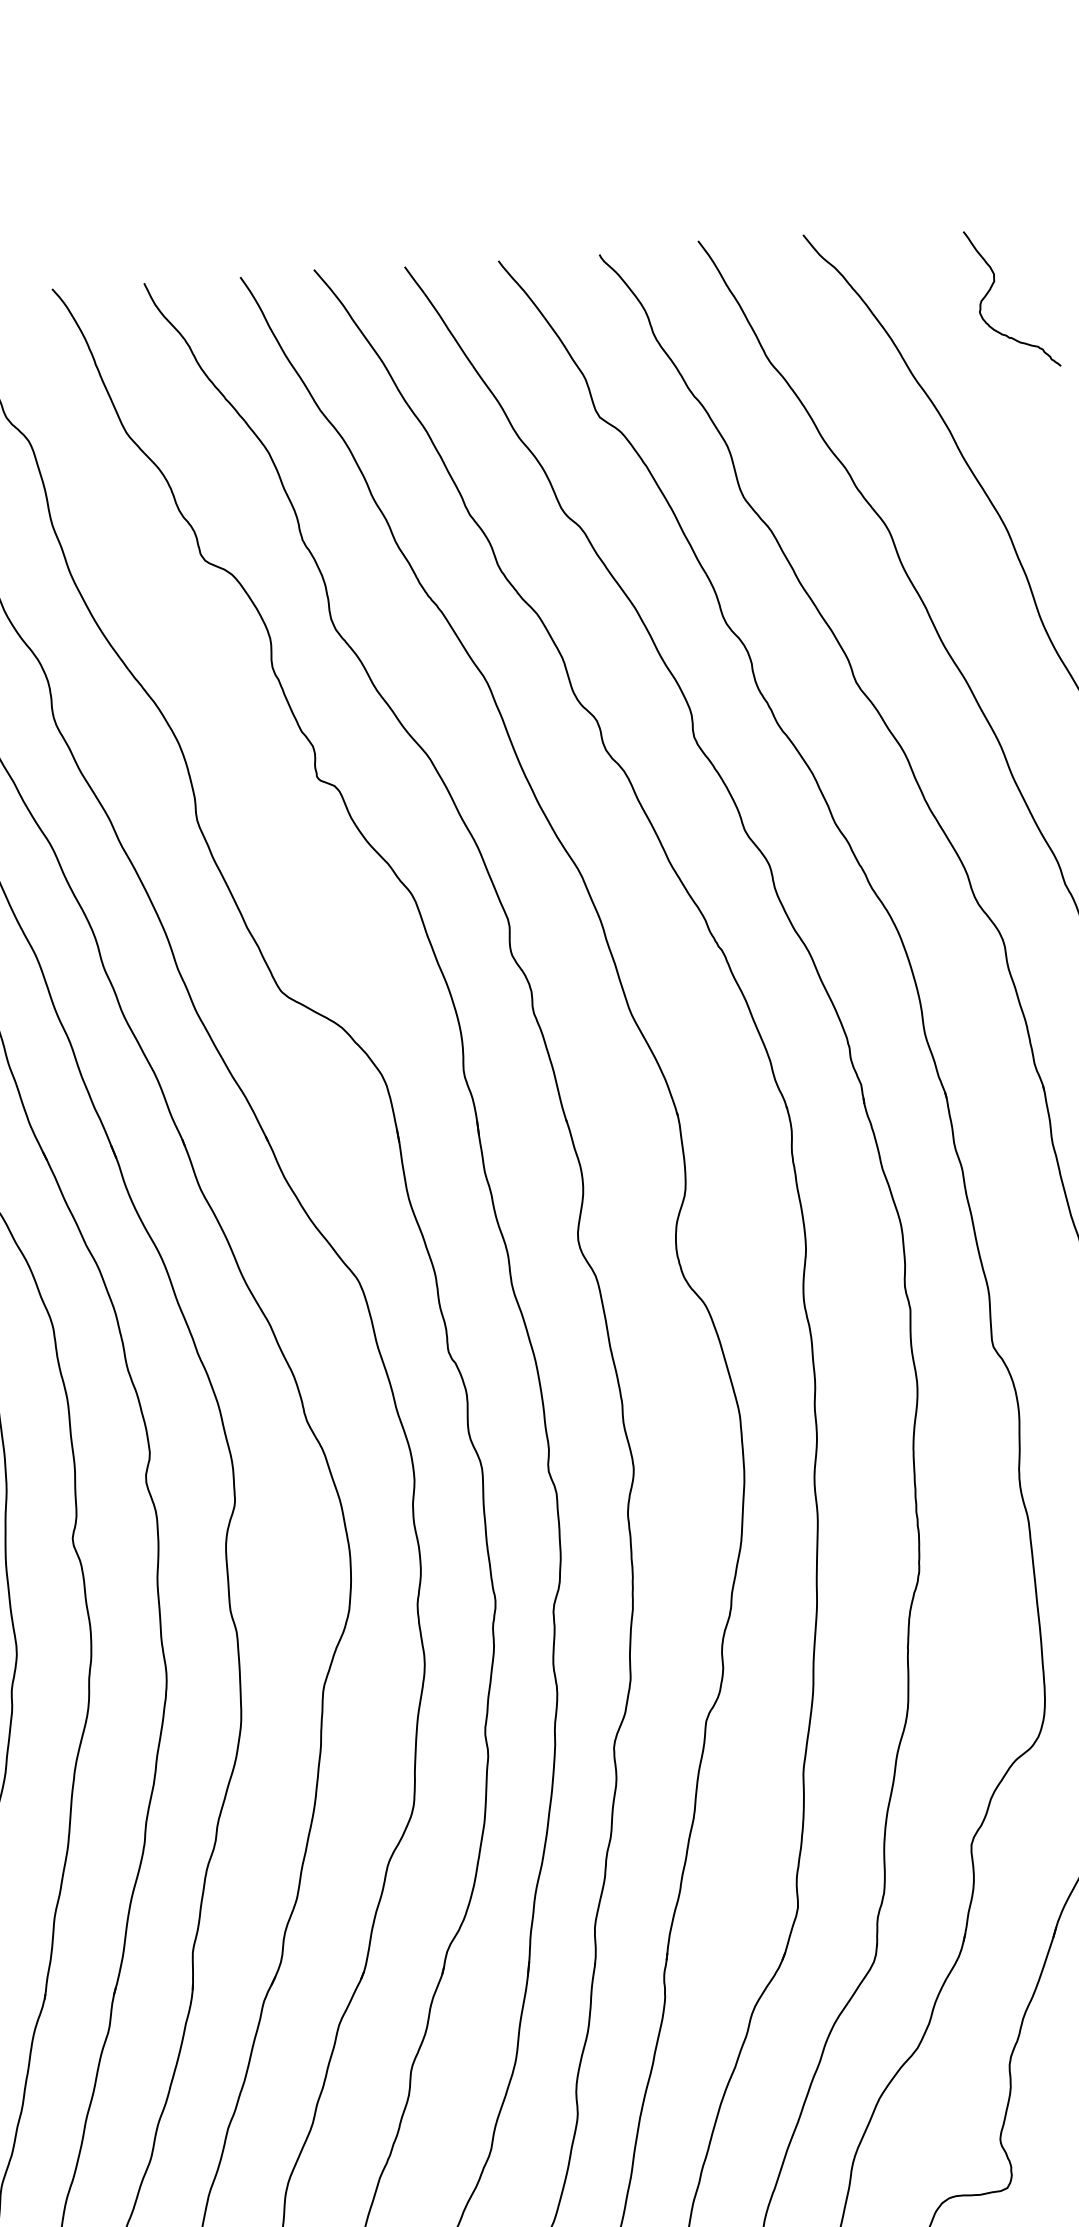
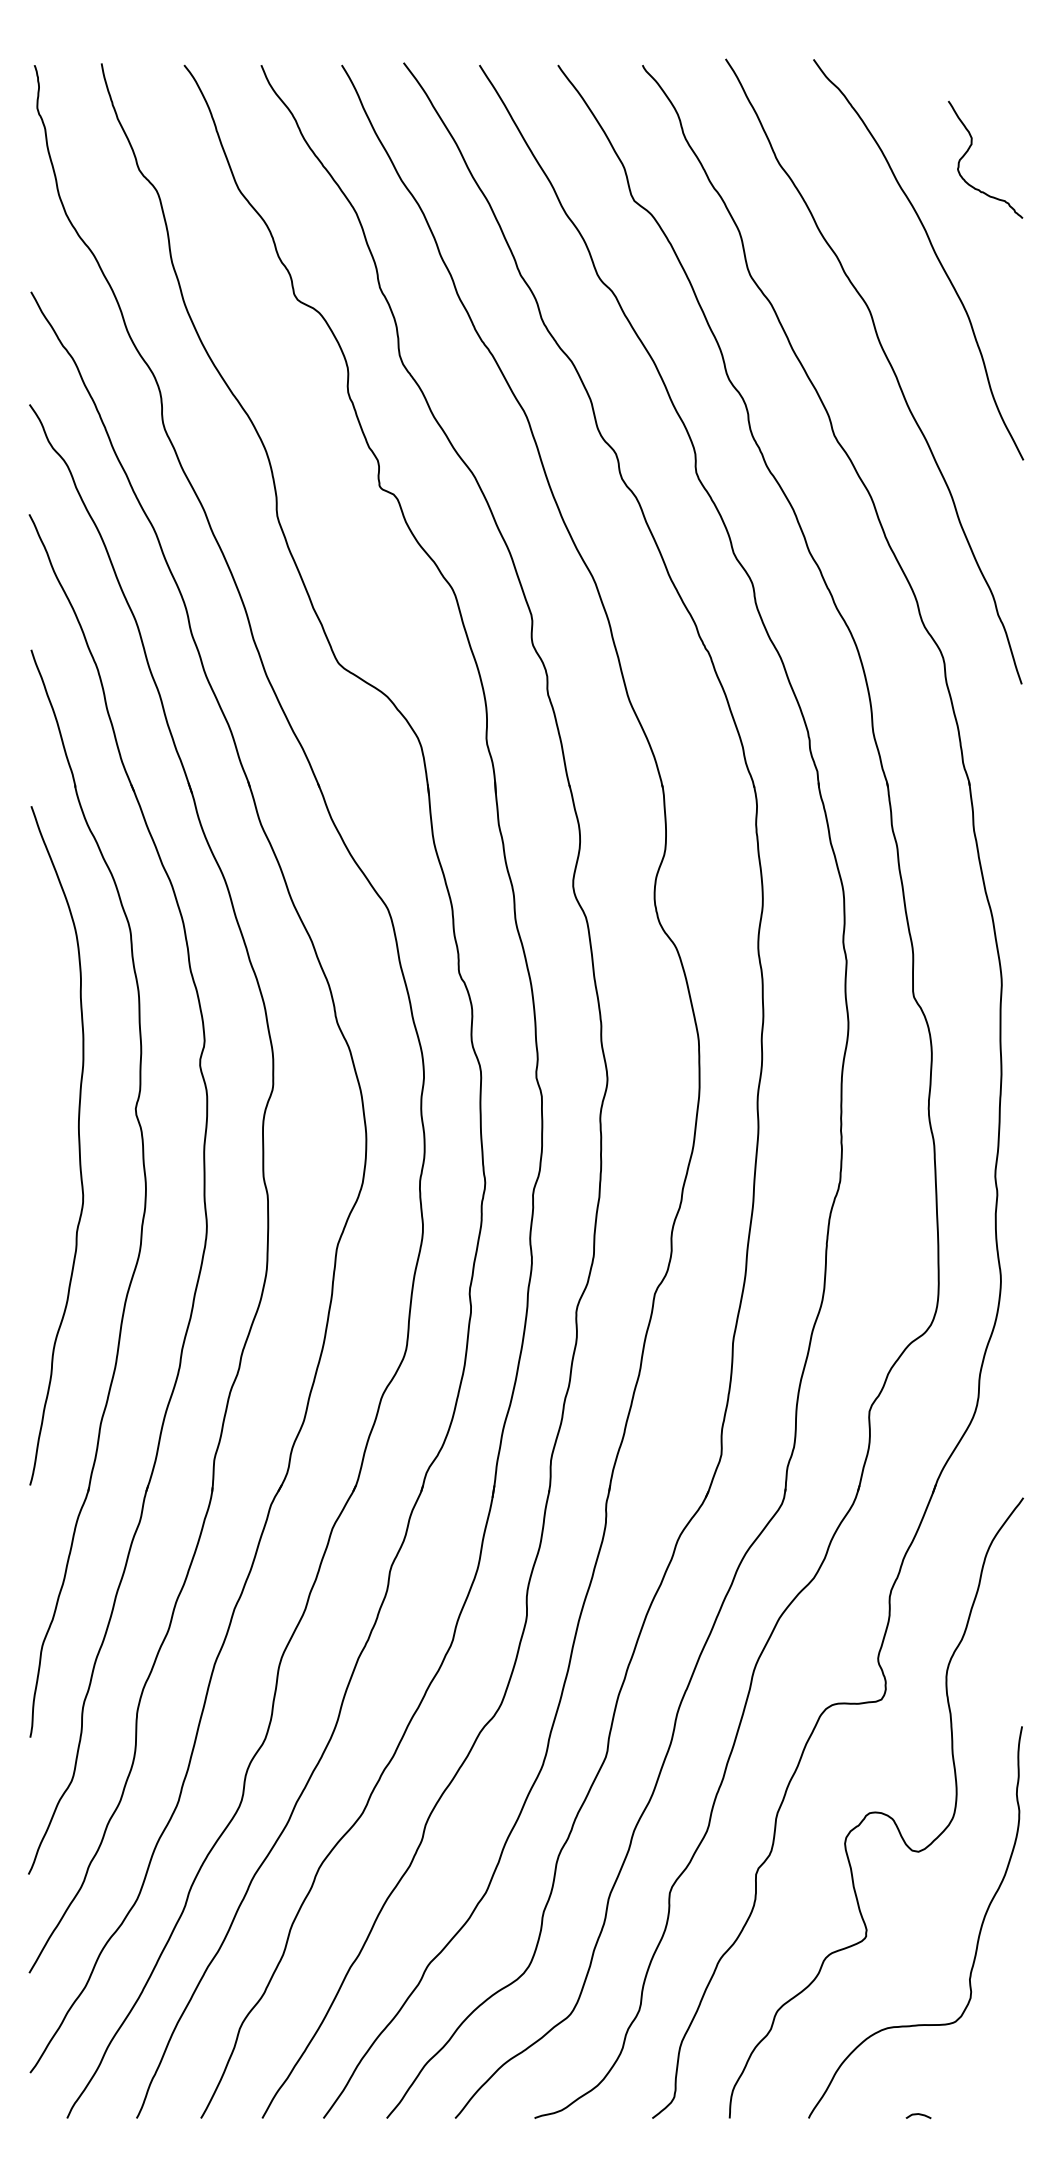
curve: (993, 286) -> (970, 148), moved

